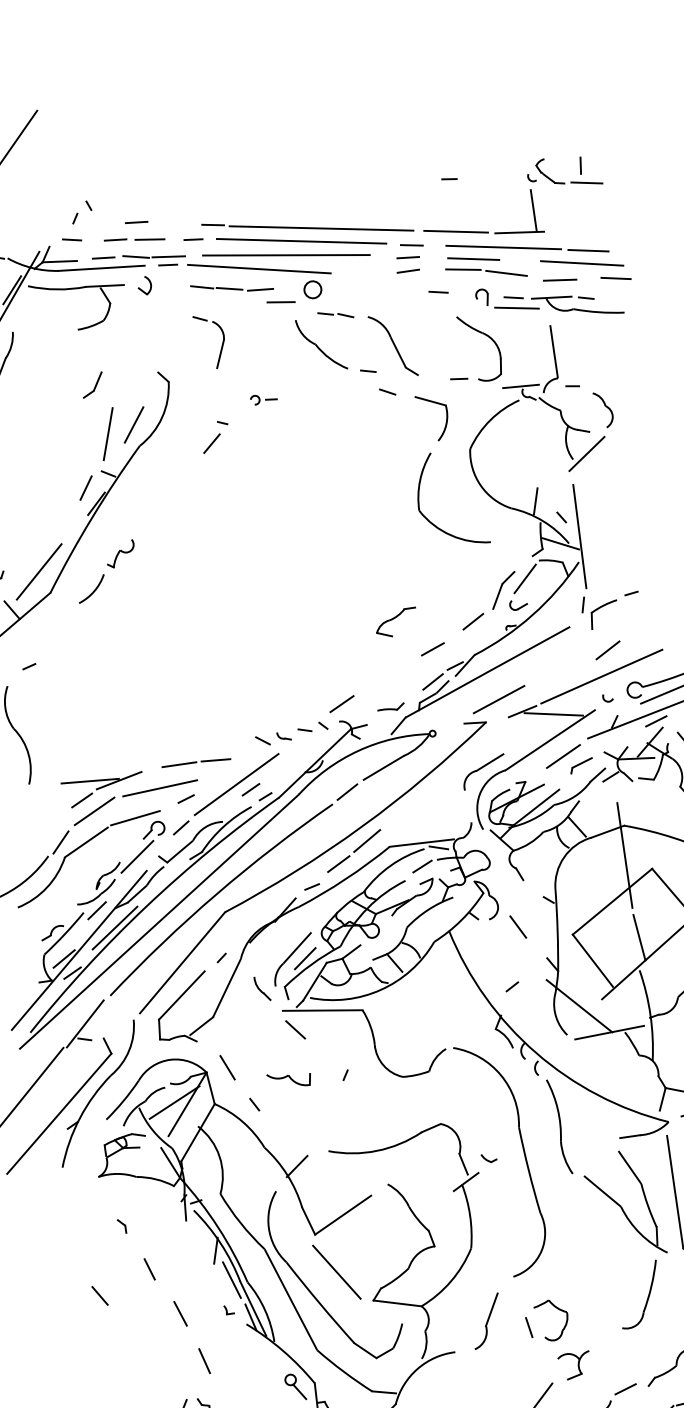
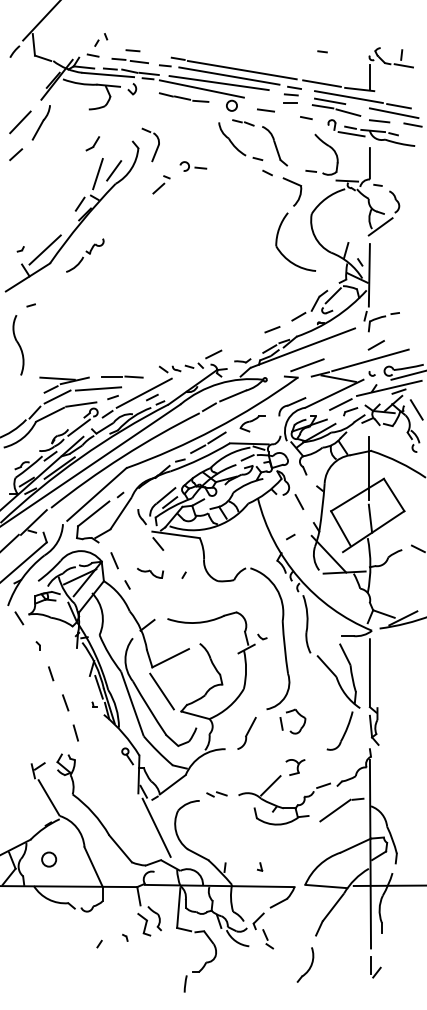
line: (280, 302) -> (265, 110), moved
part: (220, 344) -> (156, 147), moved
part: (263, 398) -> (193, 166), size x1.67
part: (395, 622) -> (252, 423), moved
line: (100, 1296) -> (19, 618), moved
part: (547, 1336) -> (291, 730), moved

